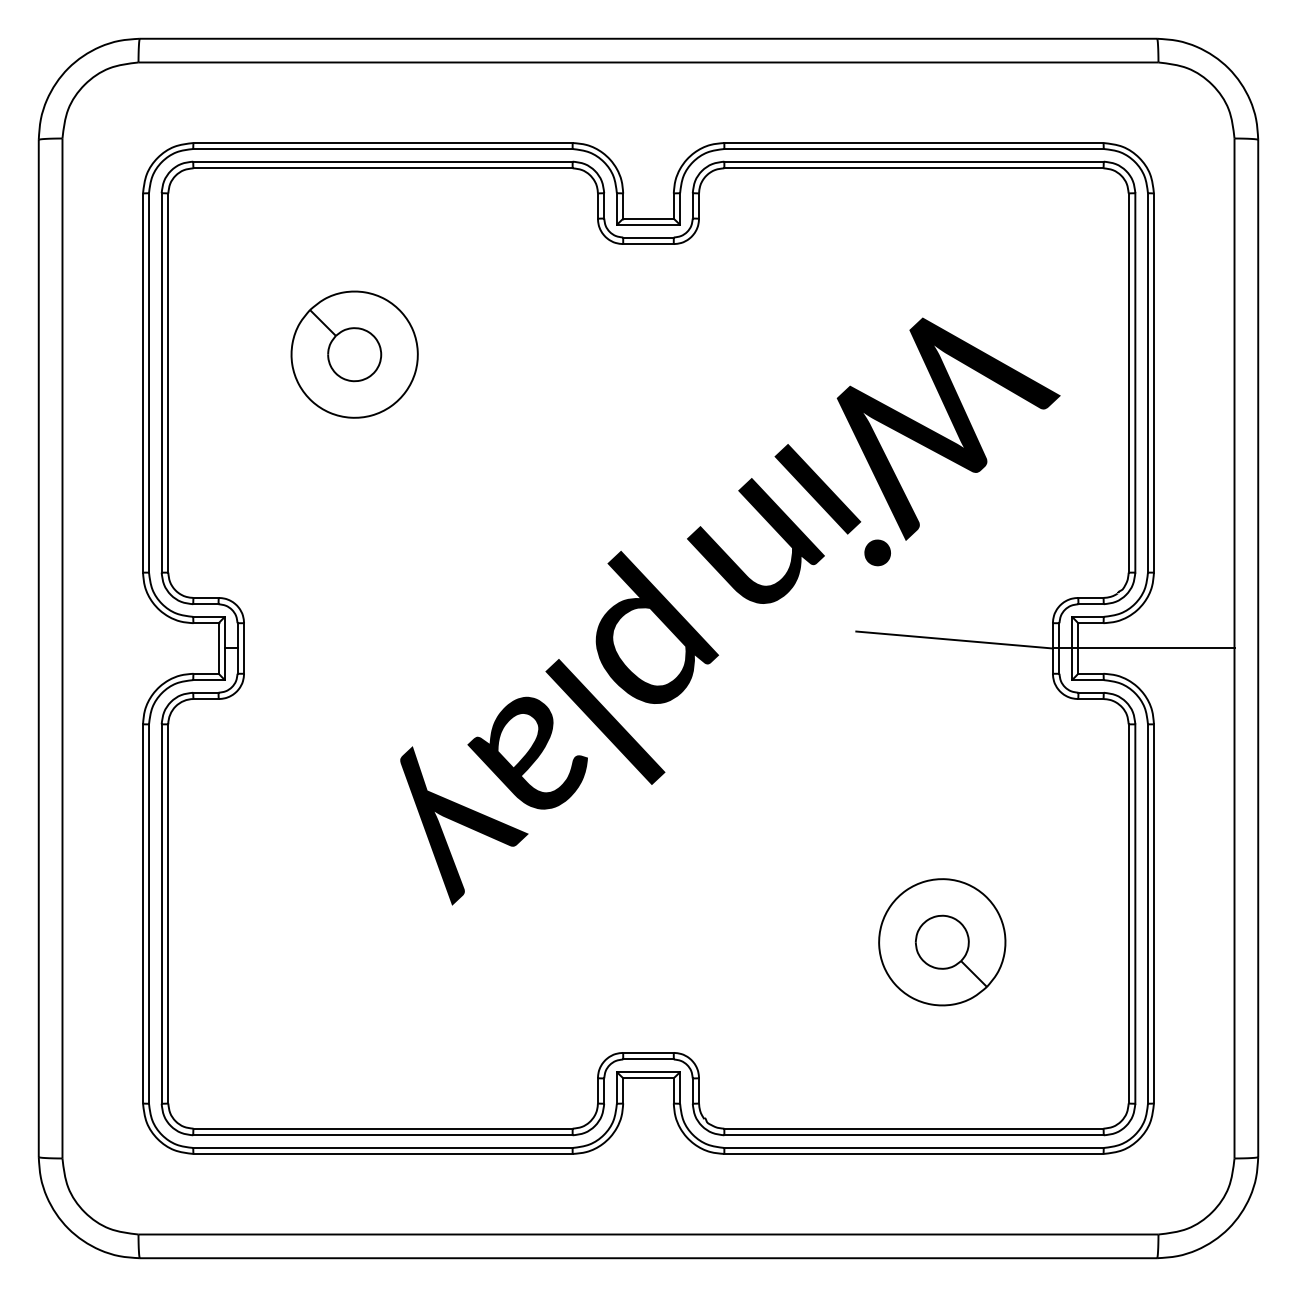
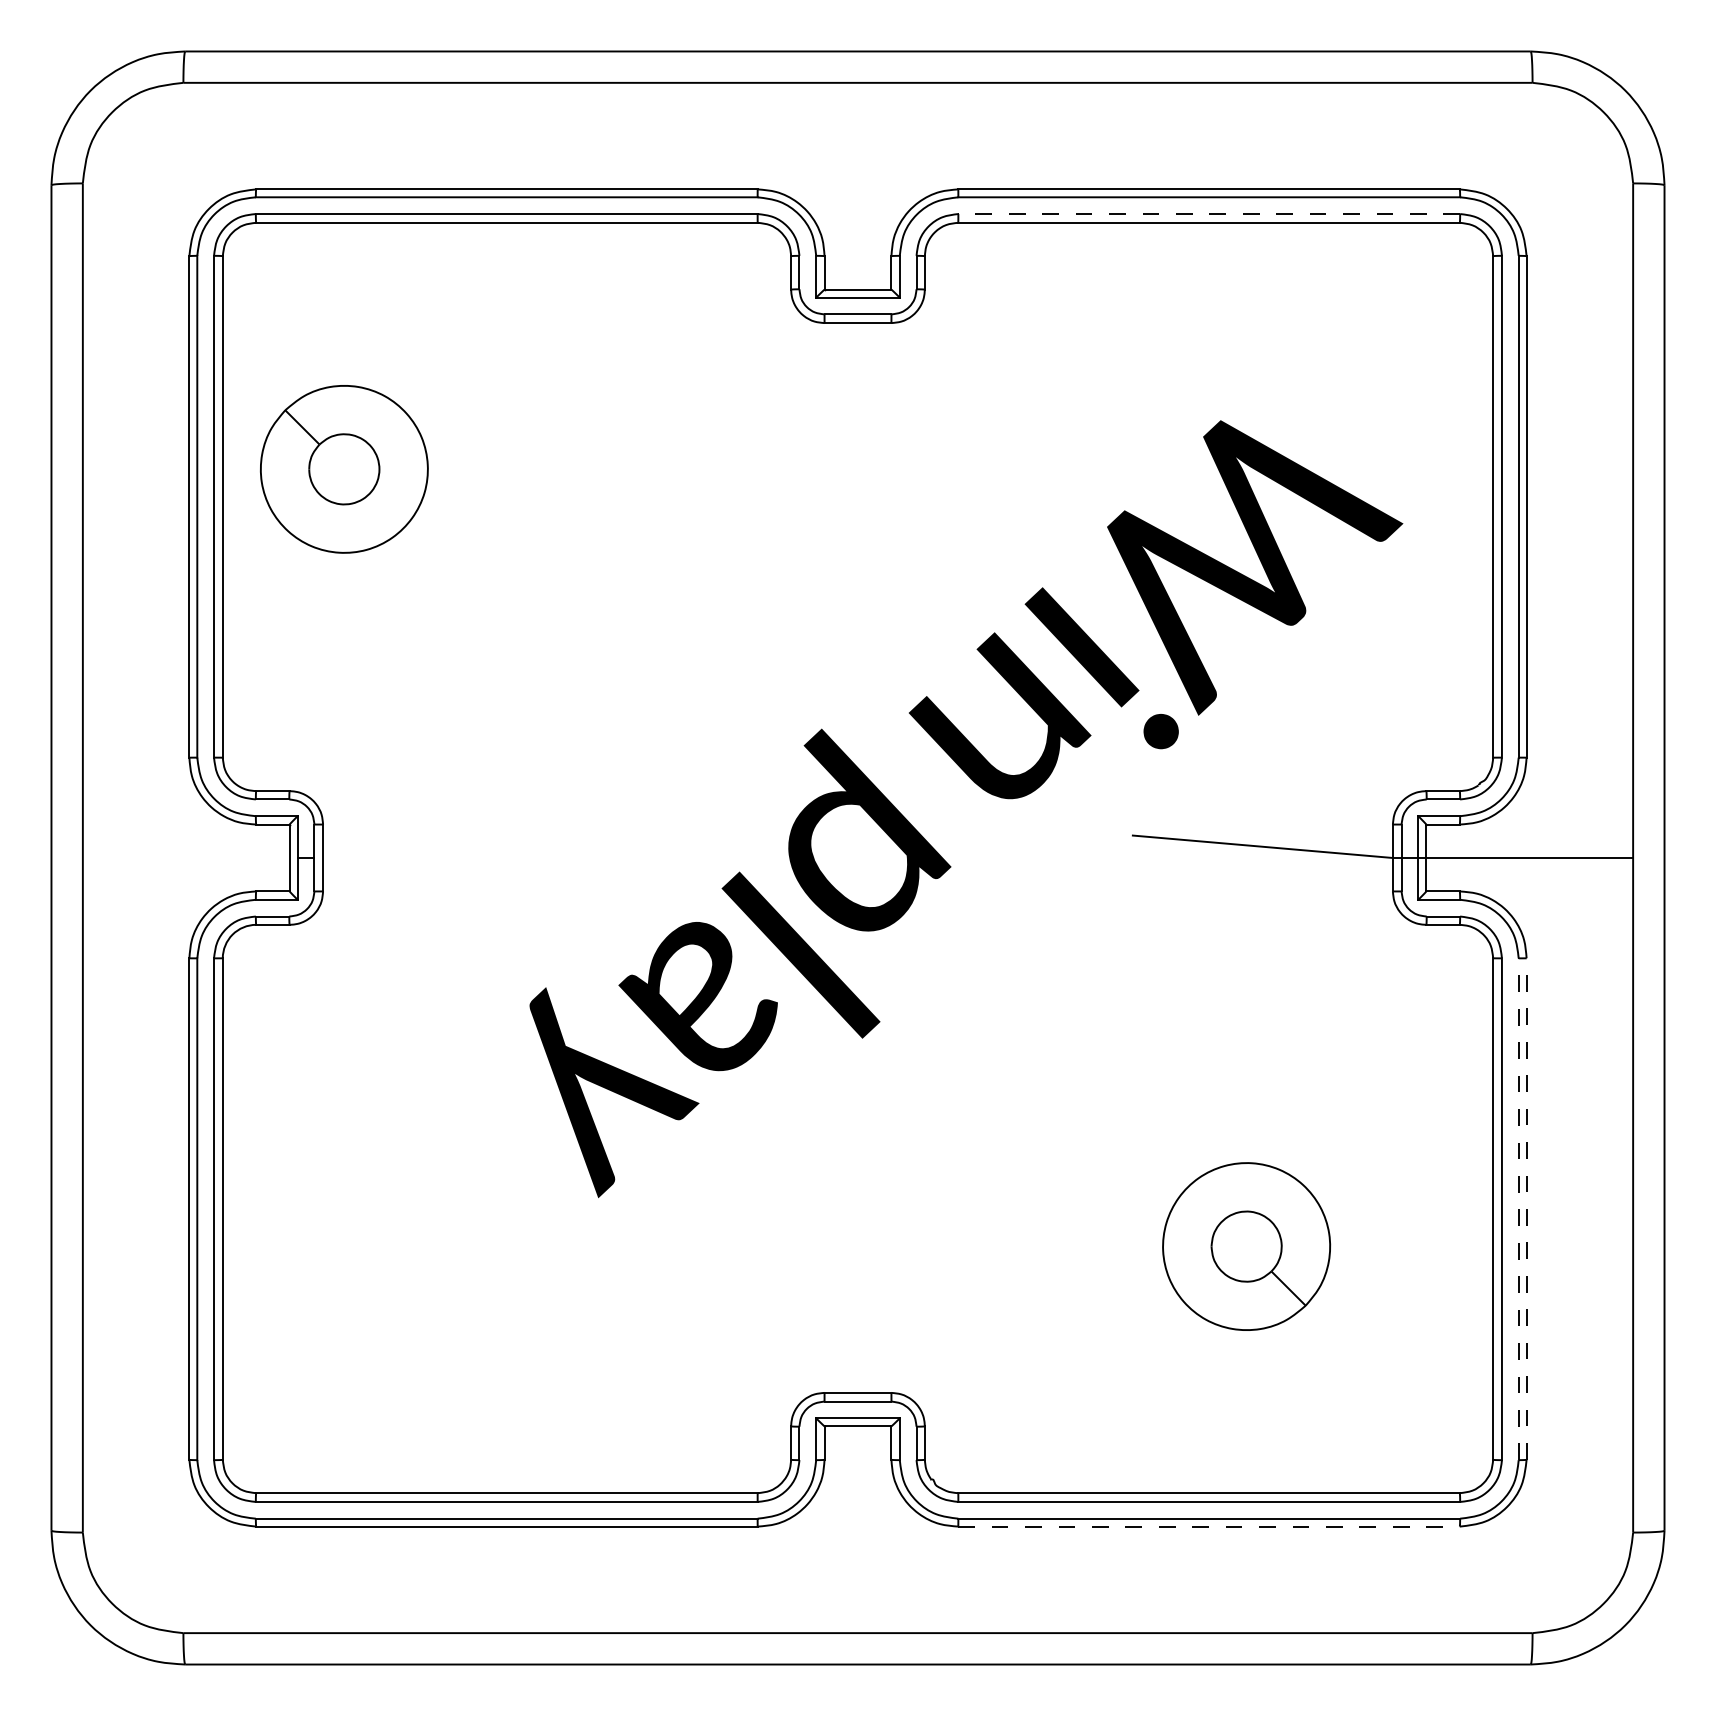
line: (914, 162) -> (1209, 214), solid -> dashed
part: (354, 354) -> (344, 469), moved
line: (1147, 914) -> (1518, 1209), solid -> dashed
line: (1153, 914) -> (1526, 1209), solid -> dashed
line: (914, 1153) -> (1209, 1526), solid -> dashed

